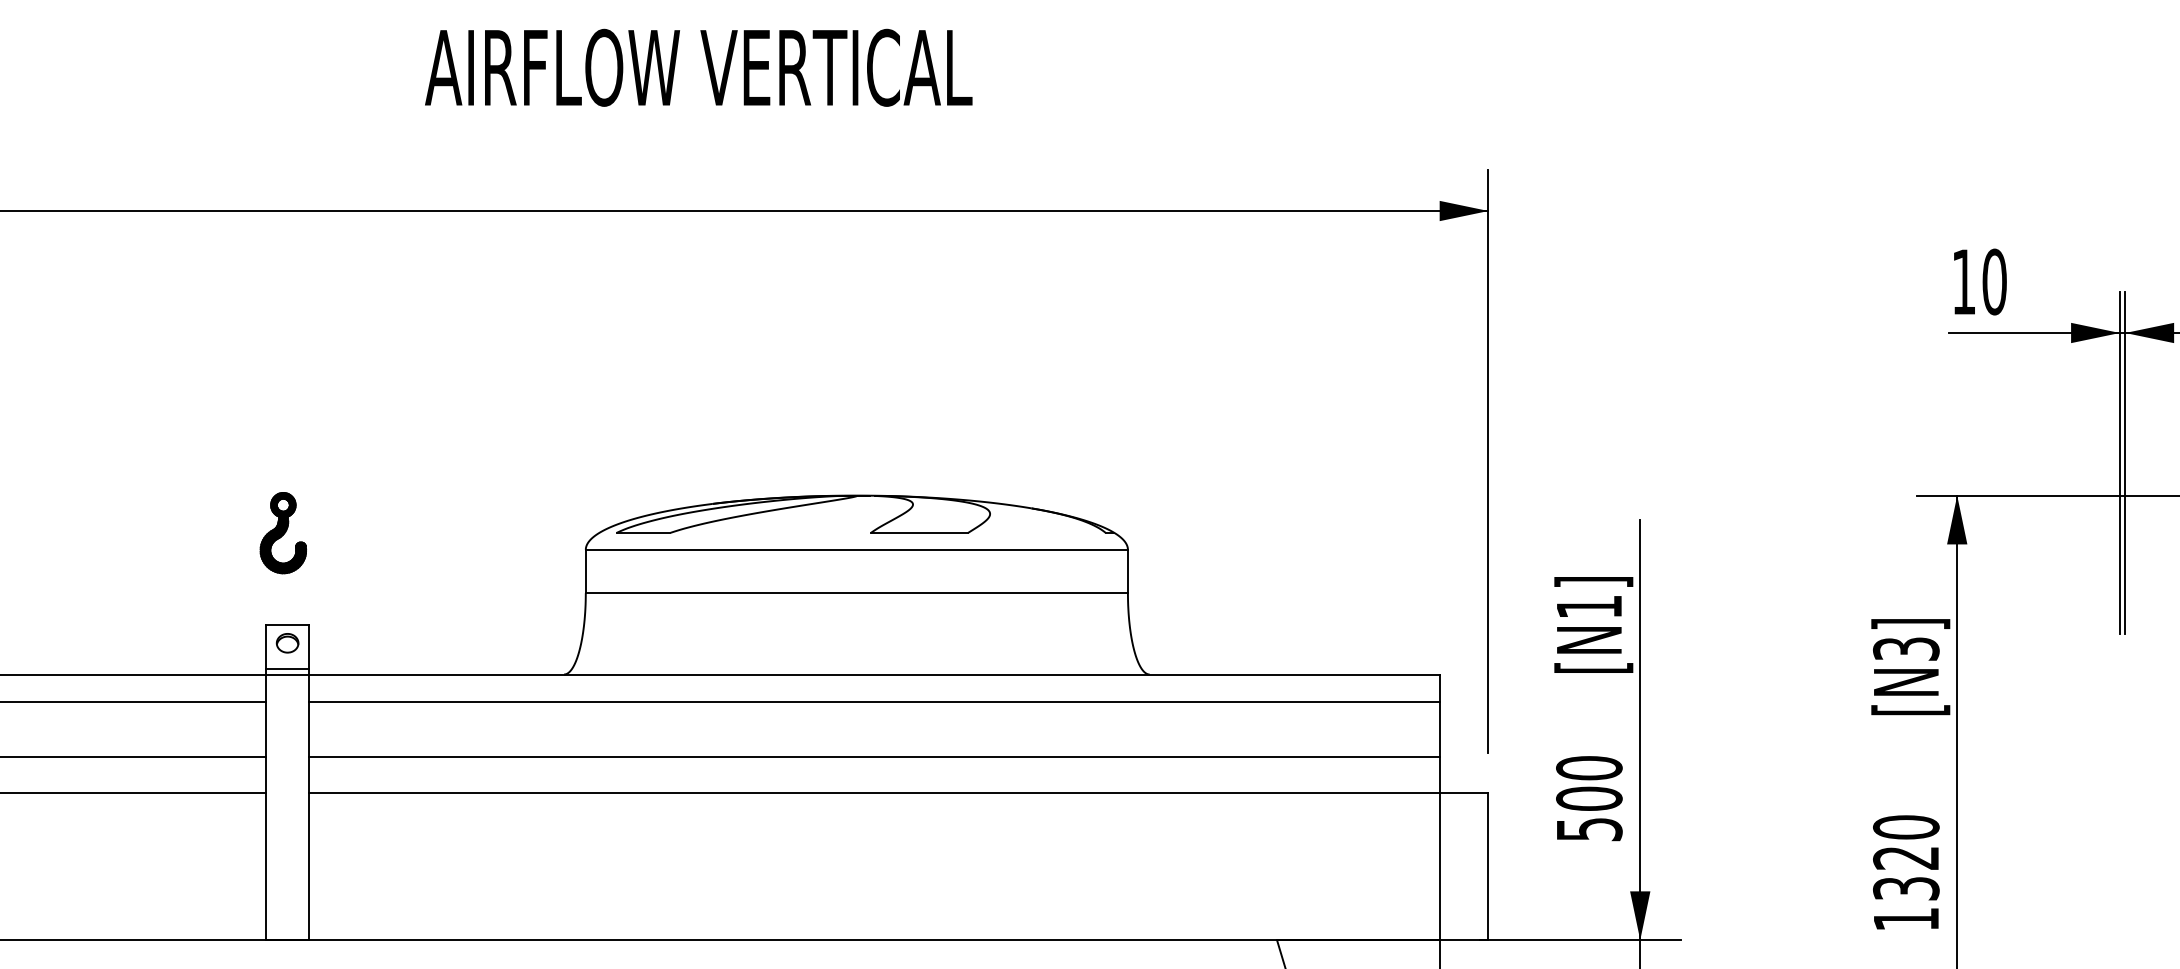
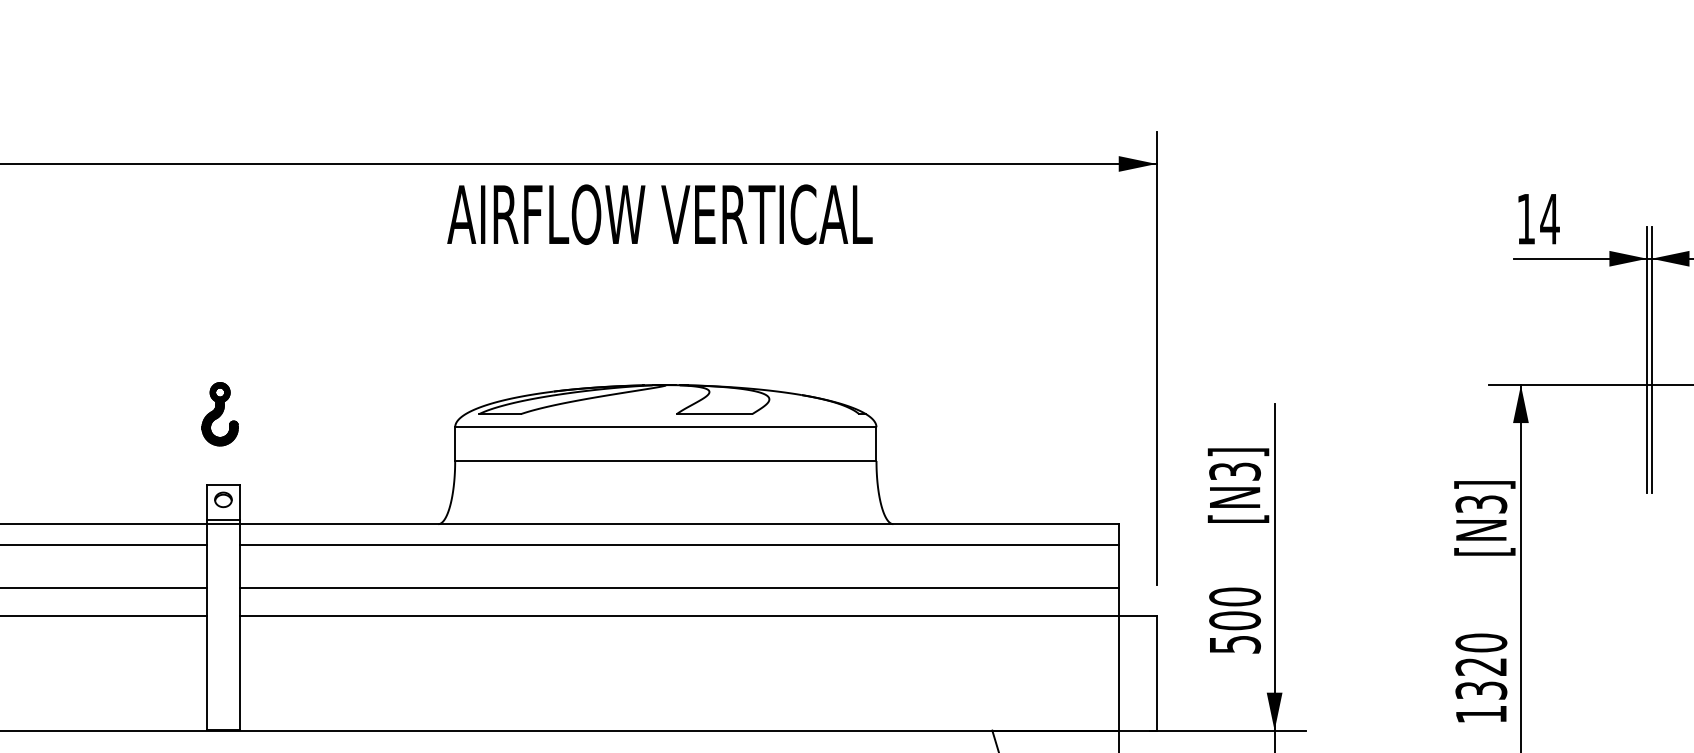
text: (698, 67) -> (659, 214), moved
text: (1993, 282) -> (1549, 219), 10 -> 14
text: (1588, 606) -> (1234, 471), [N1] -> [N3]

